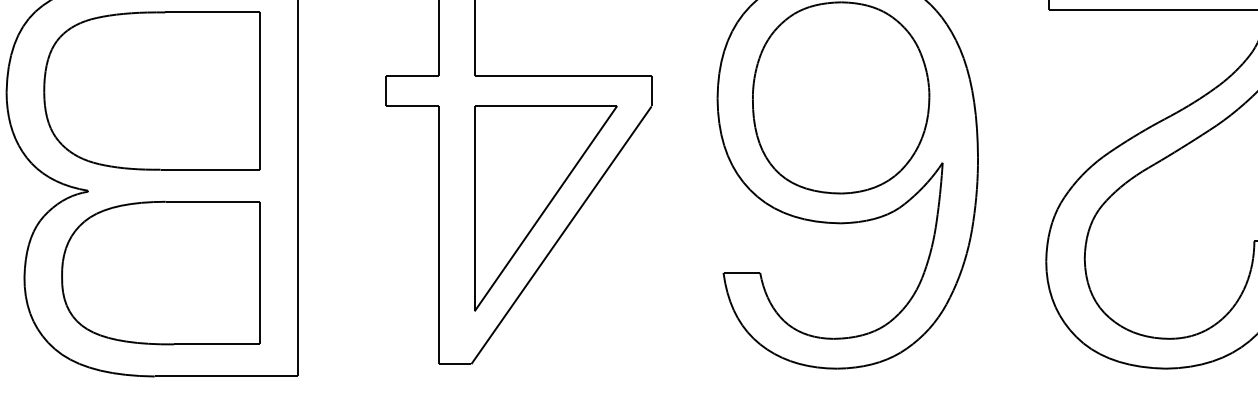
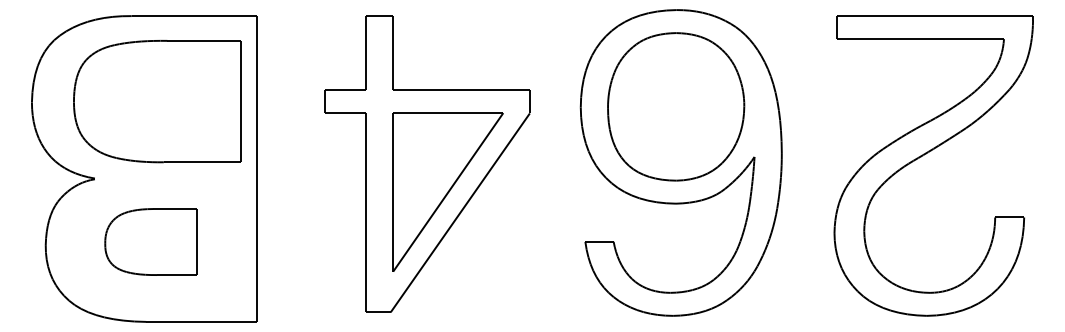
part: (152, 90) -> (157, 101), moved
part: (160, 272) -> (150, 241), size x0.6

